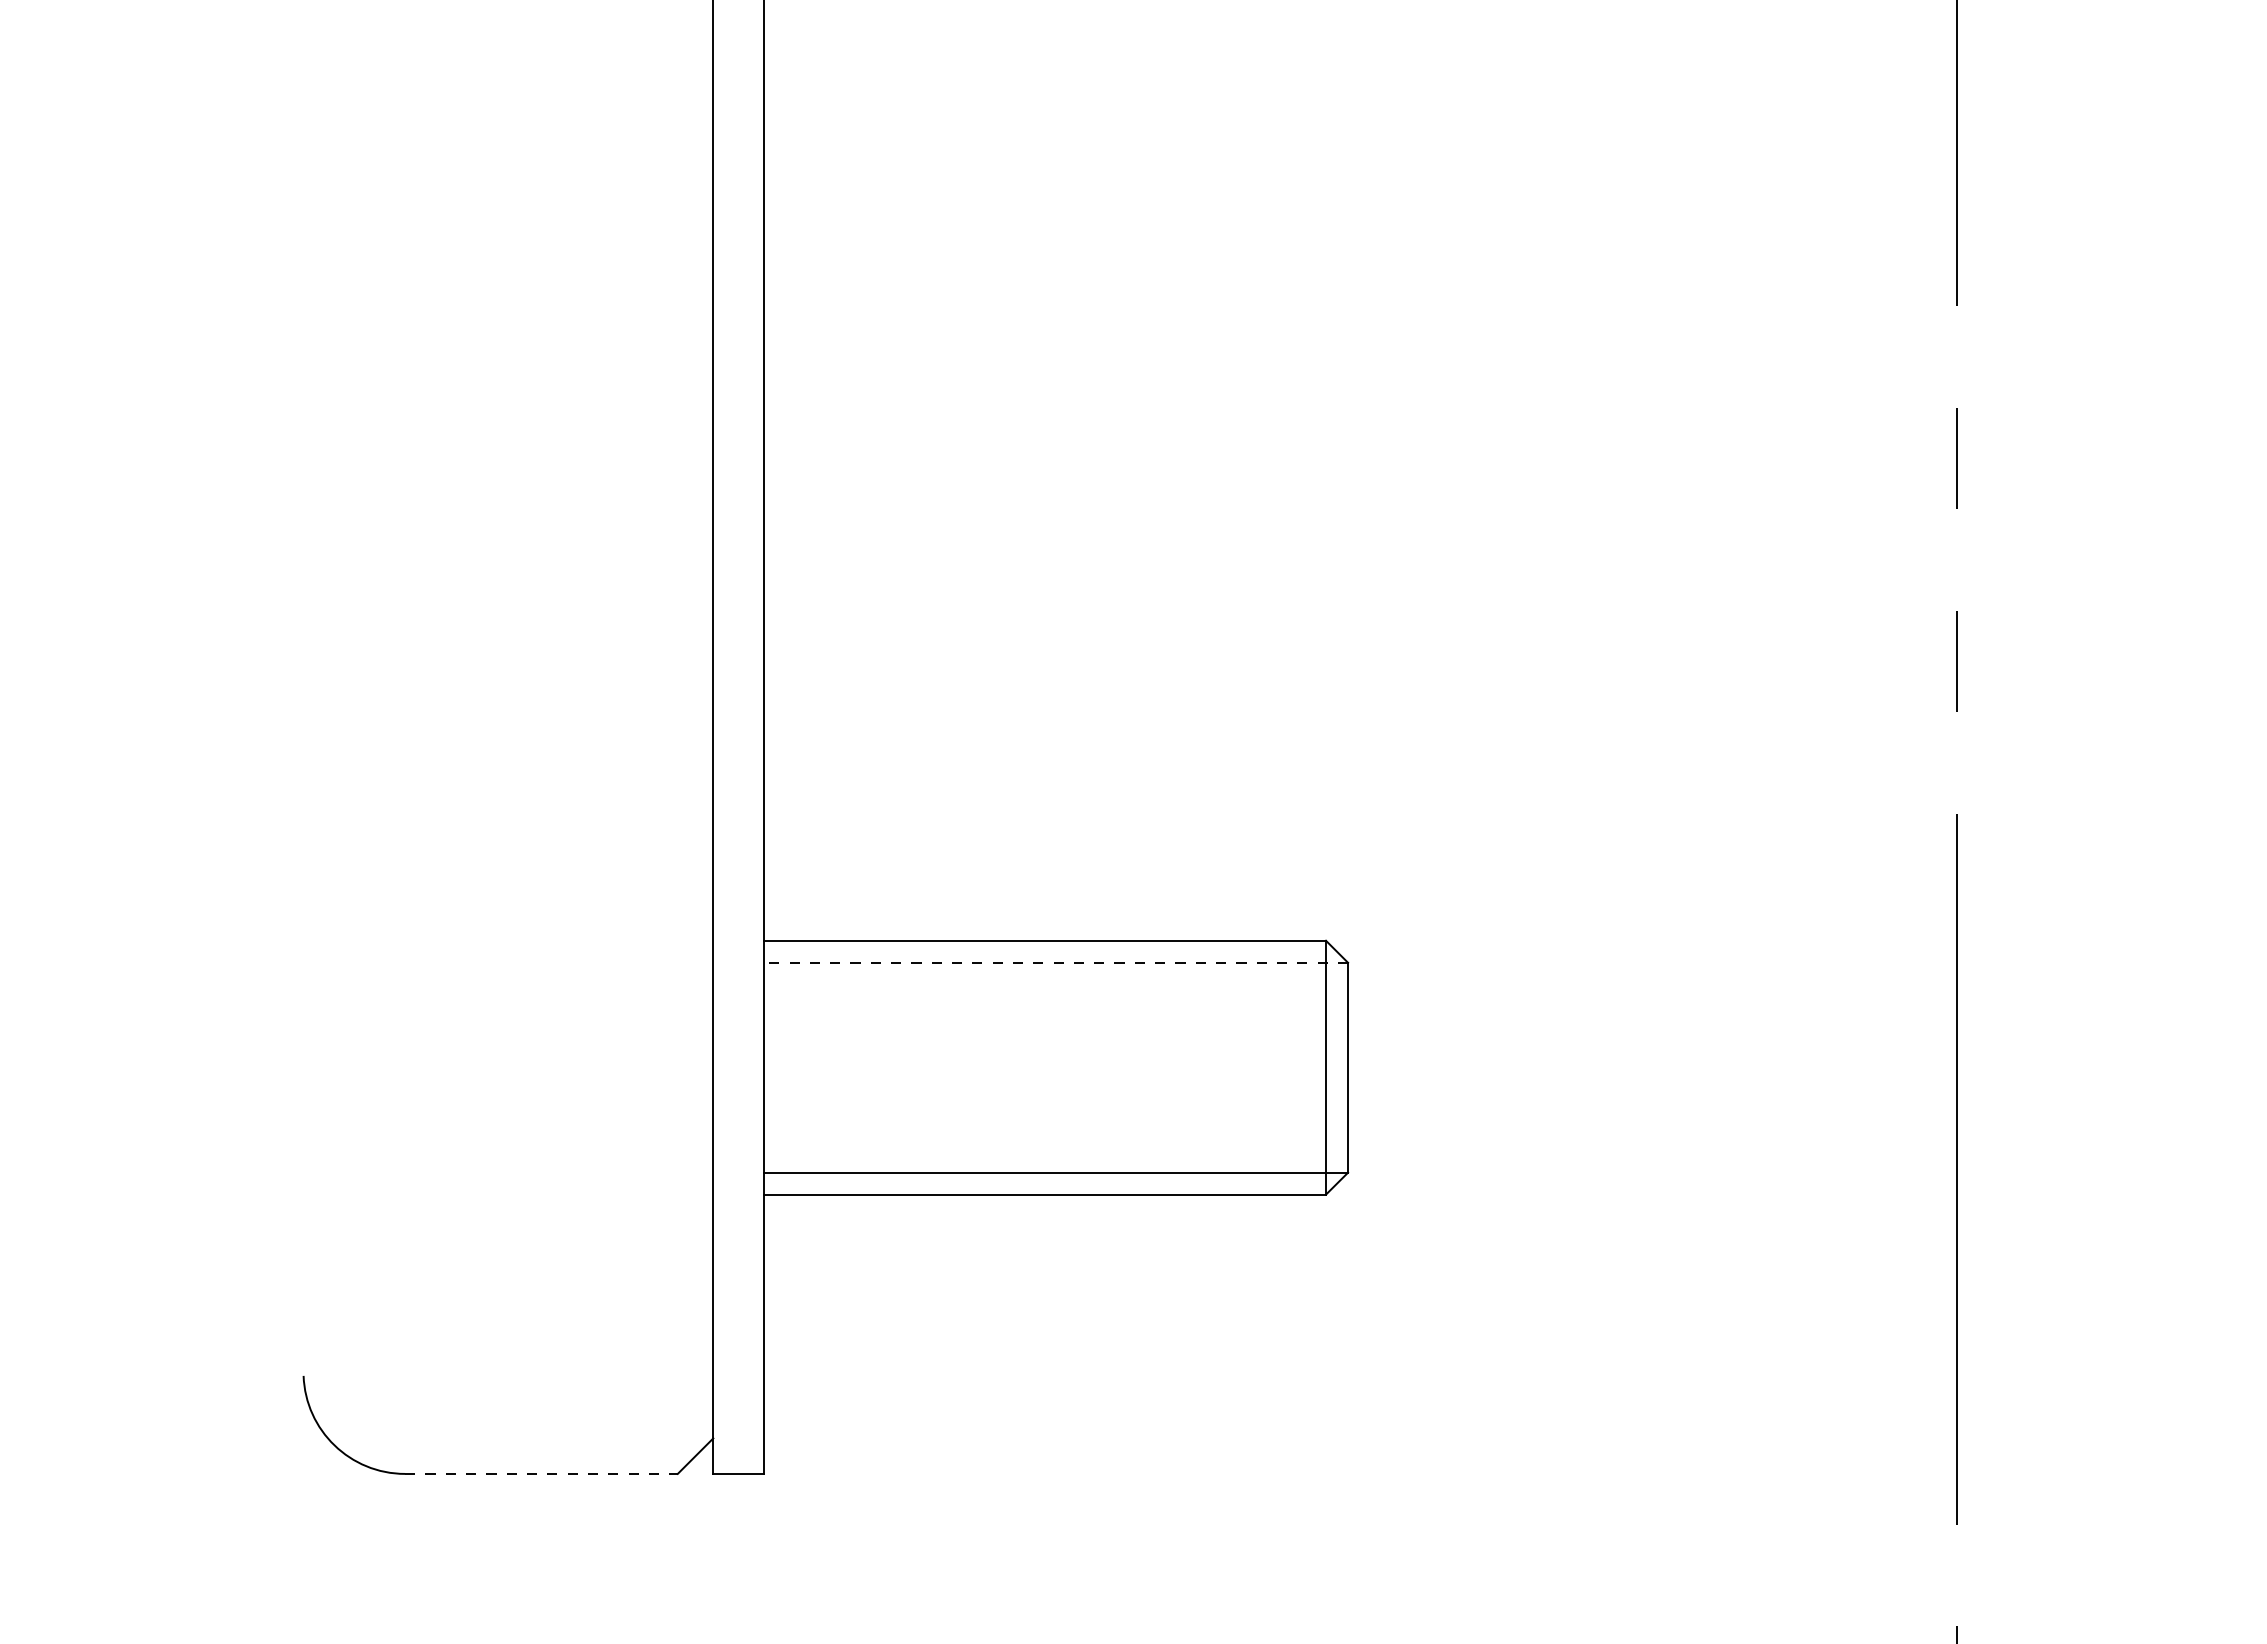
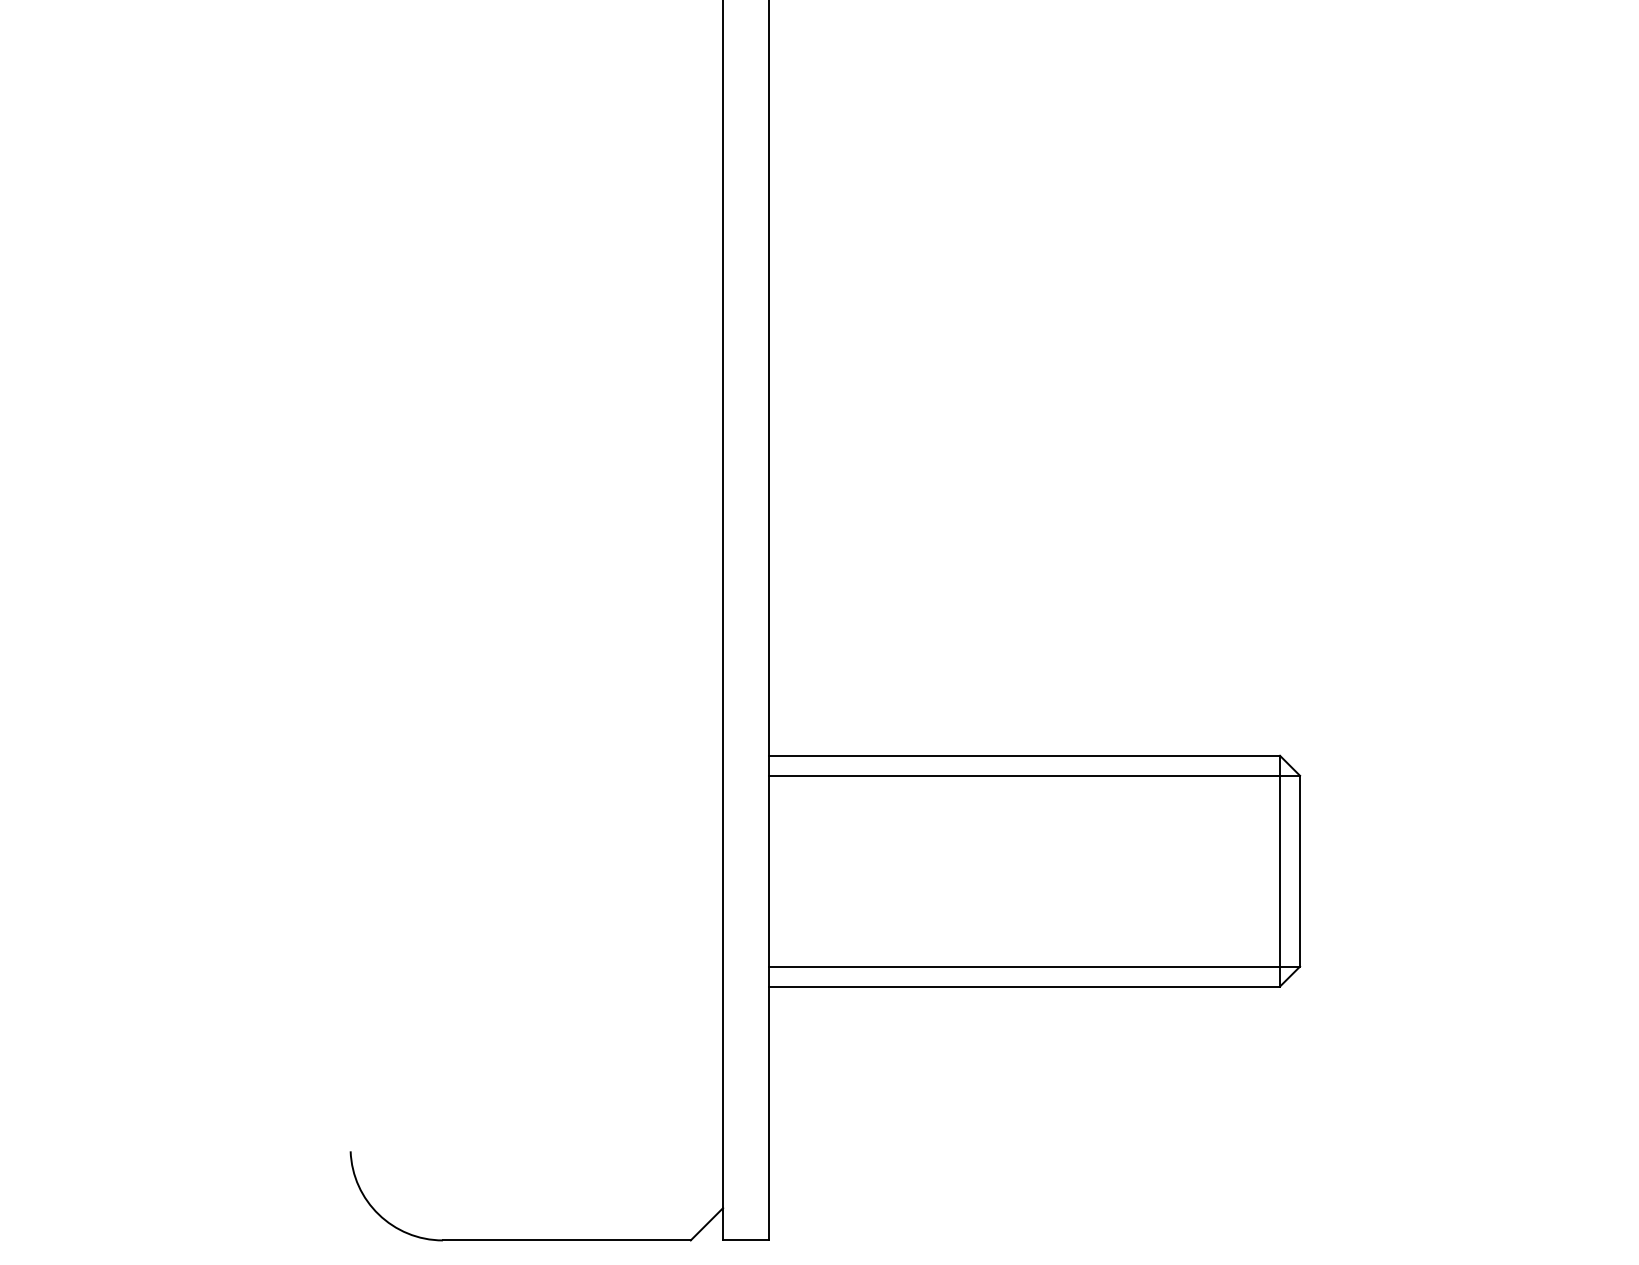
line: (1056, 962) -> (1035, 775), dashed -> solid
line: (541, 1473) -> (566, 1240), dashed -> solid

